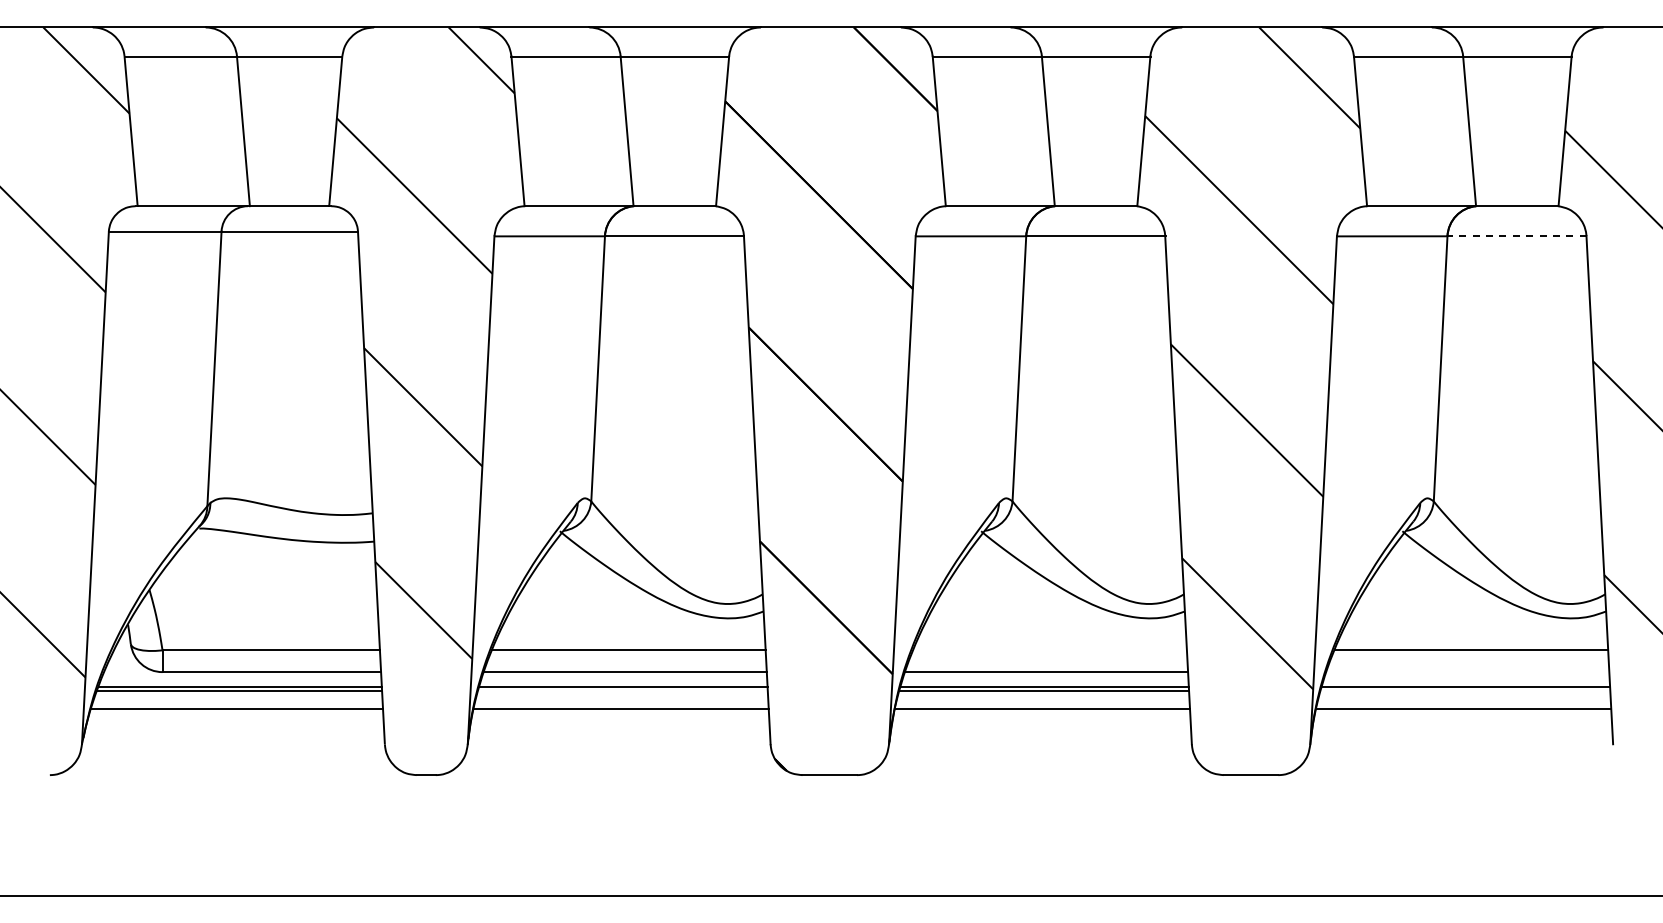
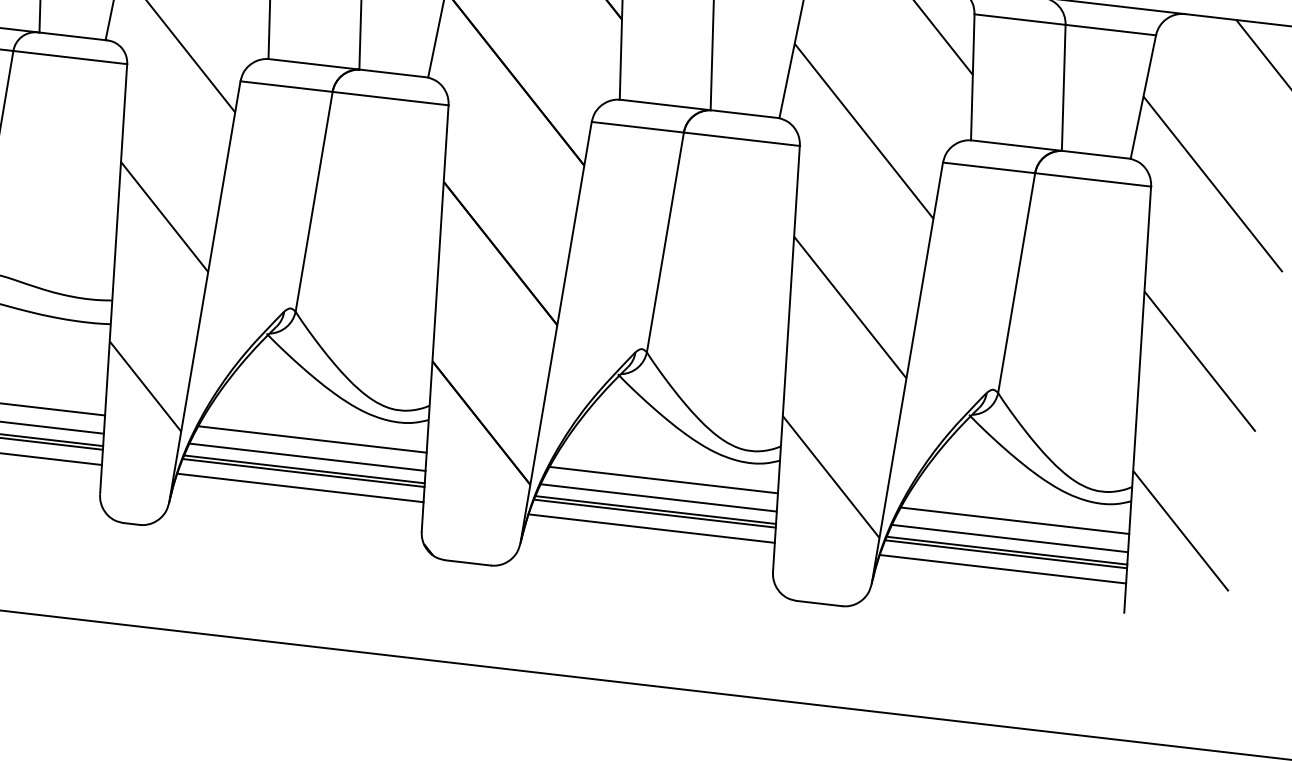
line: (1517, 236) -> (1093, 180), dashed -> solid
line: (1049, 650) -> (663, 480), added
line: (1467, 672) -> (1009, 538), added
line: (622, 691) -> (303, 473), added
line: (1465, 691) -> (1006, 554), added

